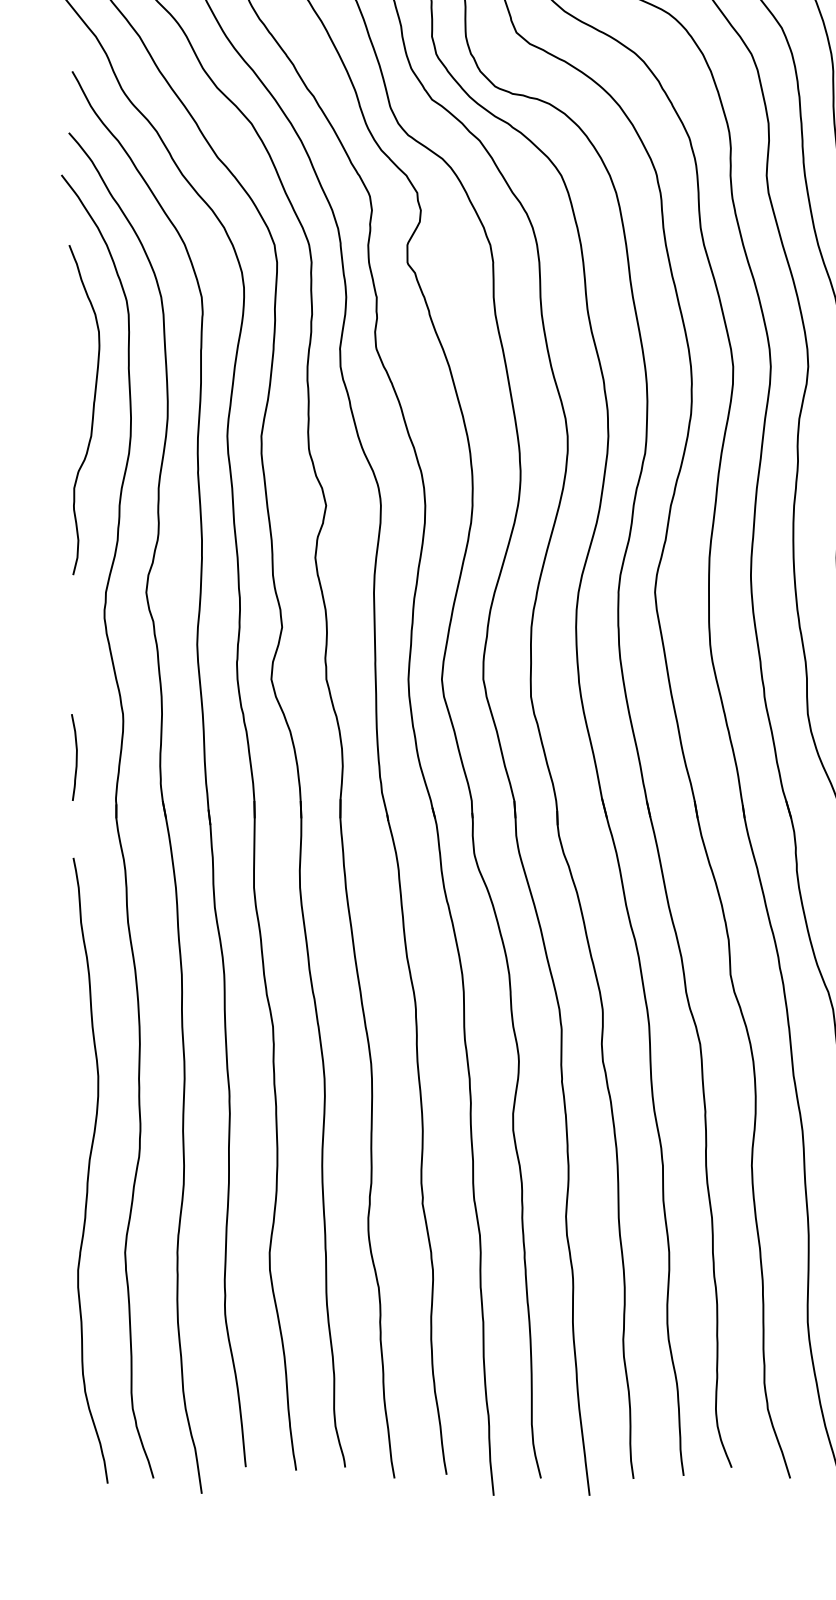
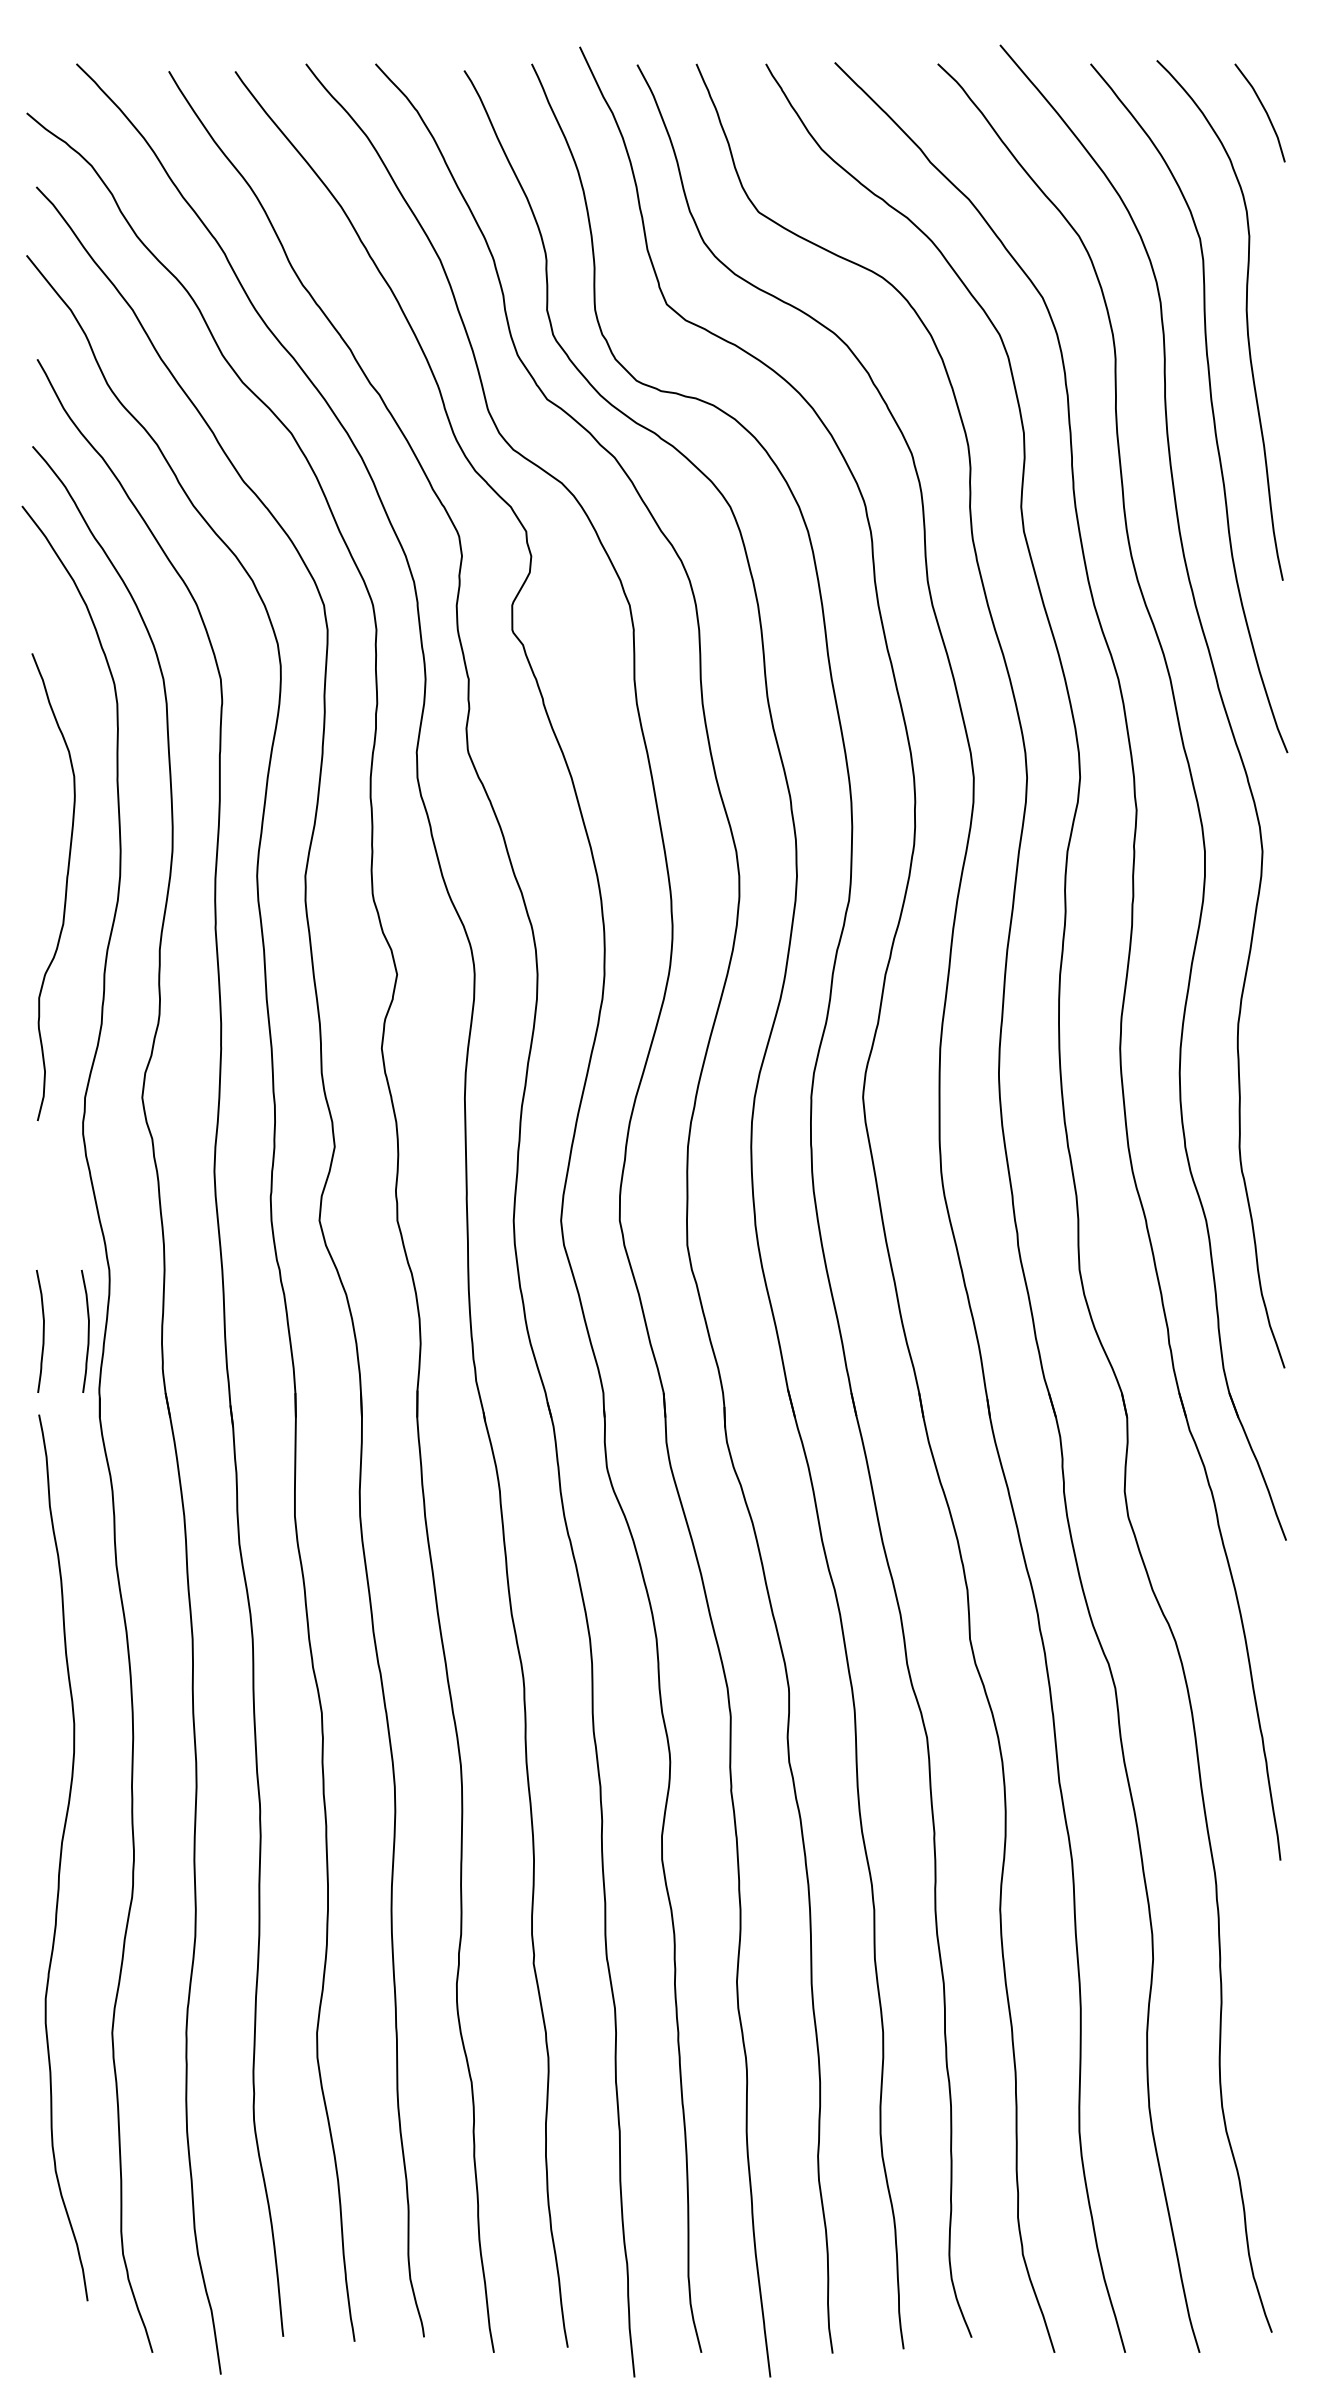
curve: (92, 410) -> (65, 887), moved
curve: (107, 756) -> (87, 1330), added
curve: (89, 1170) -> (61, 1857), moved

